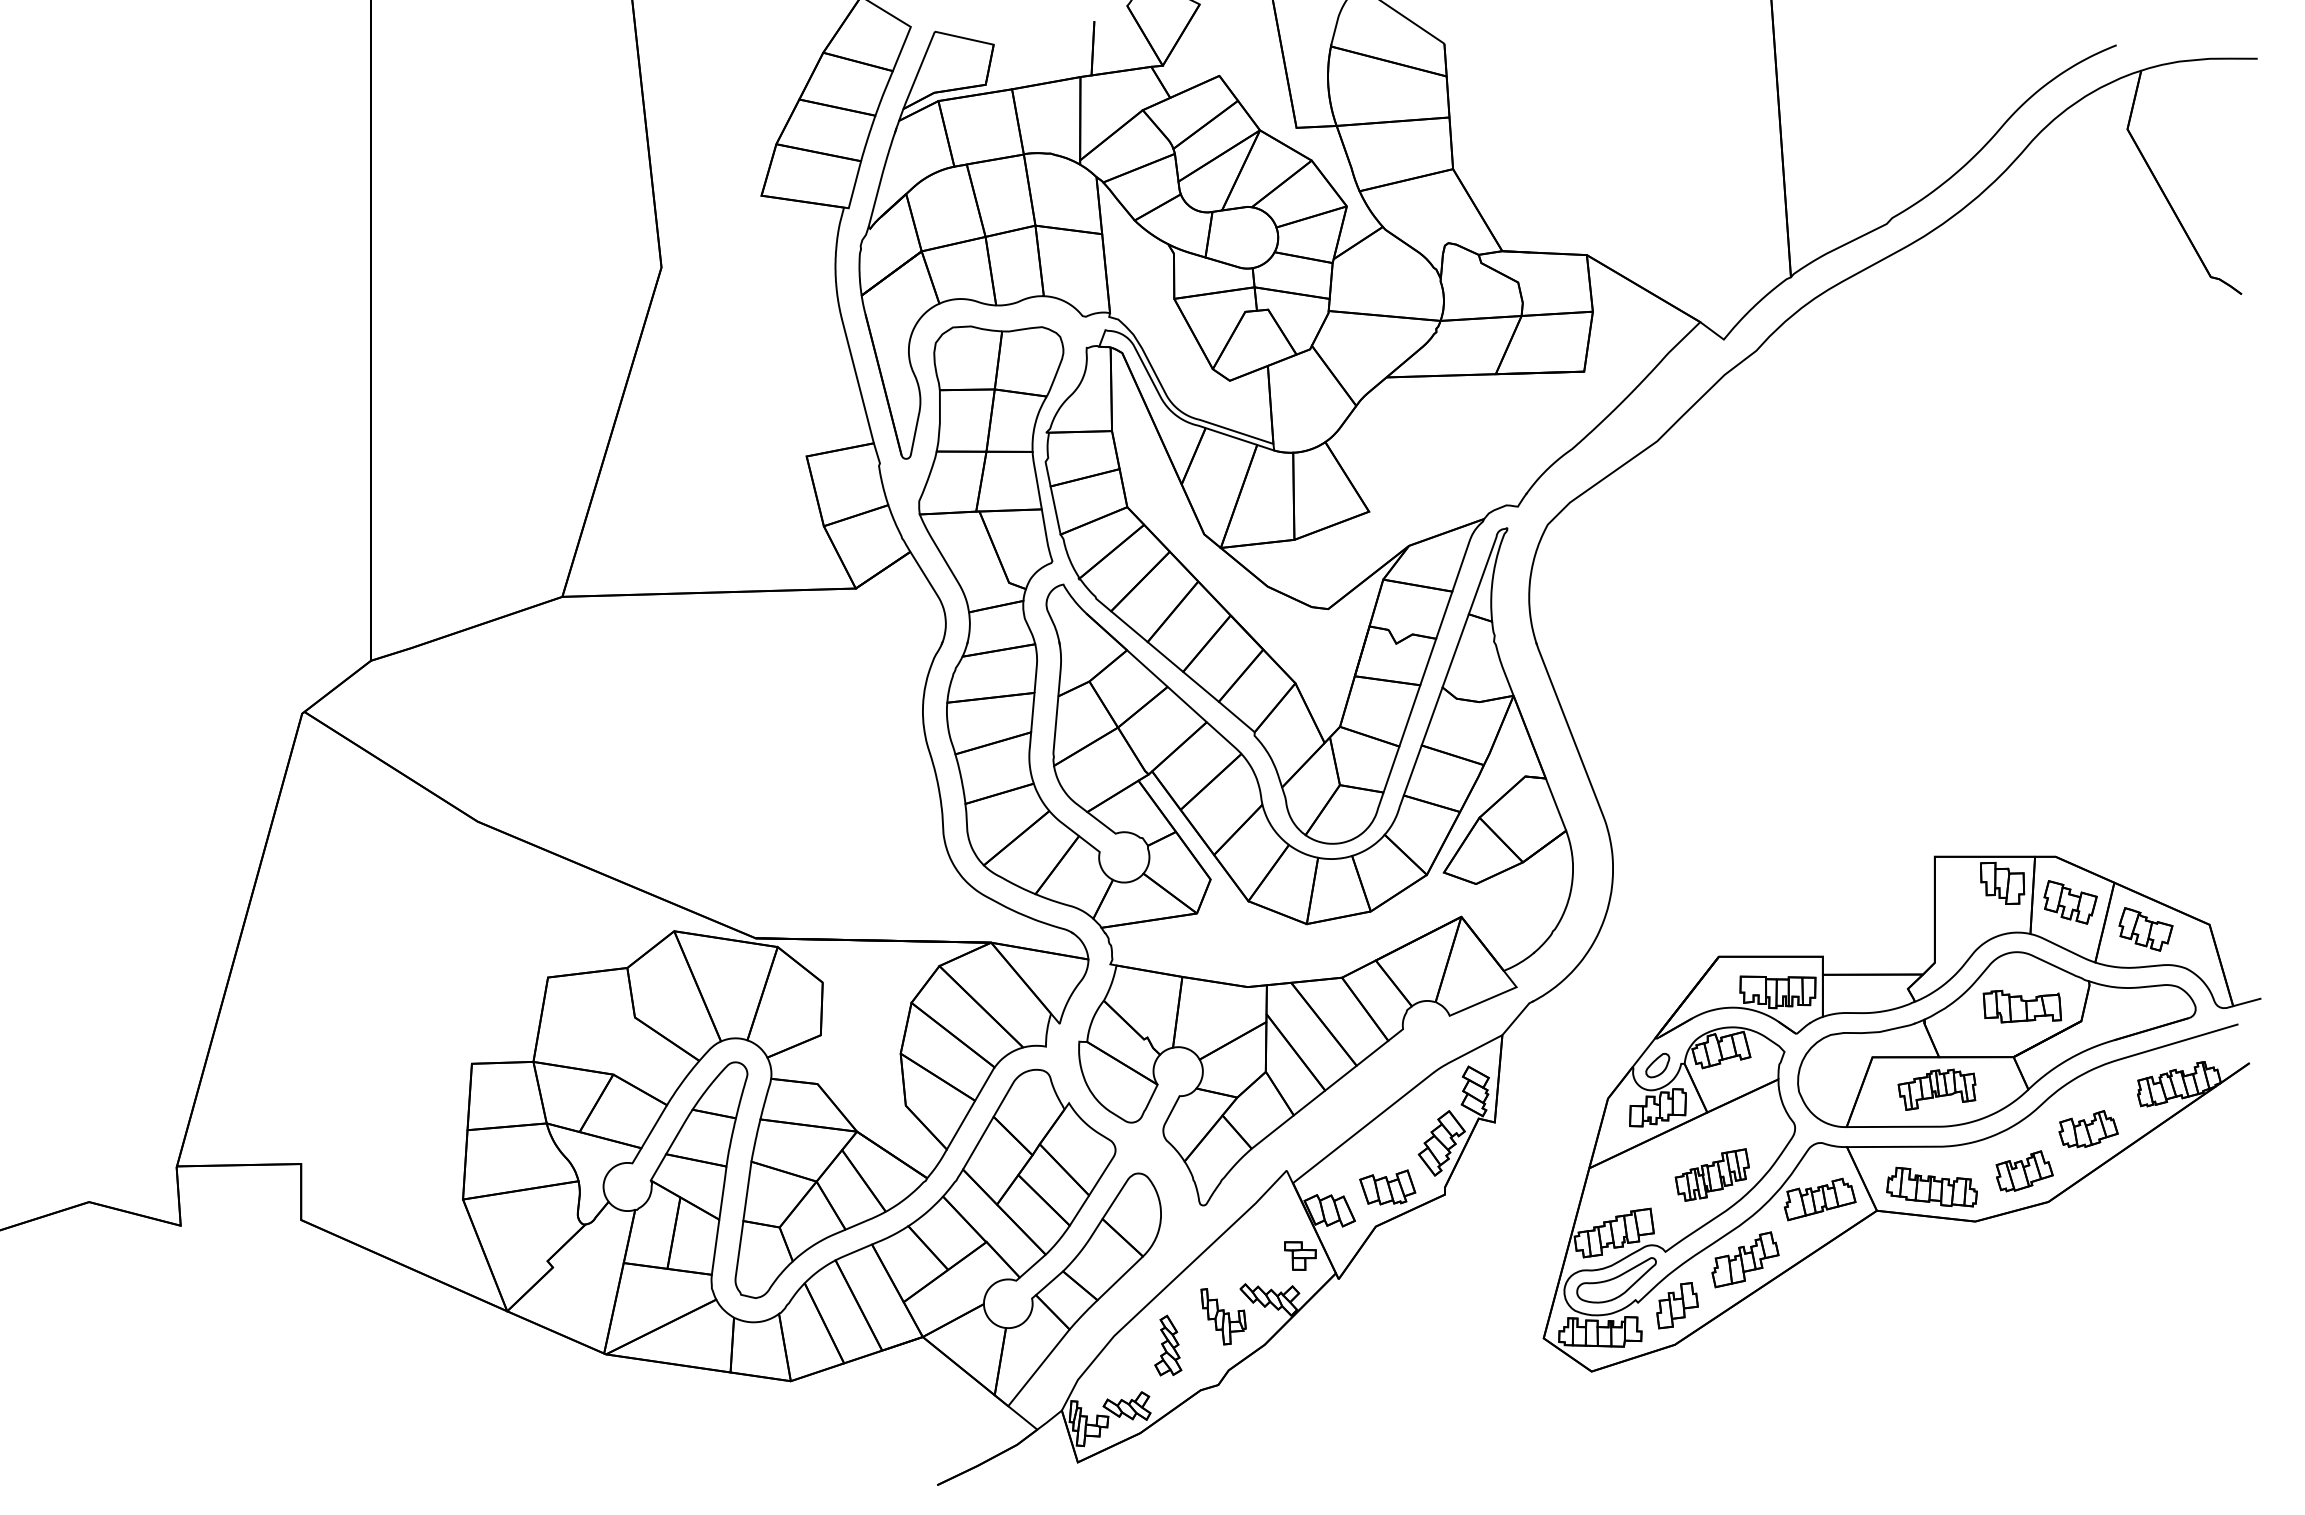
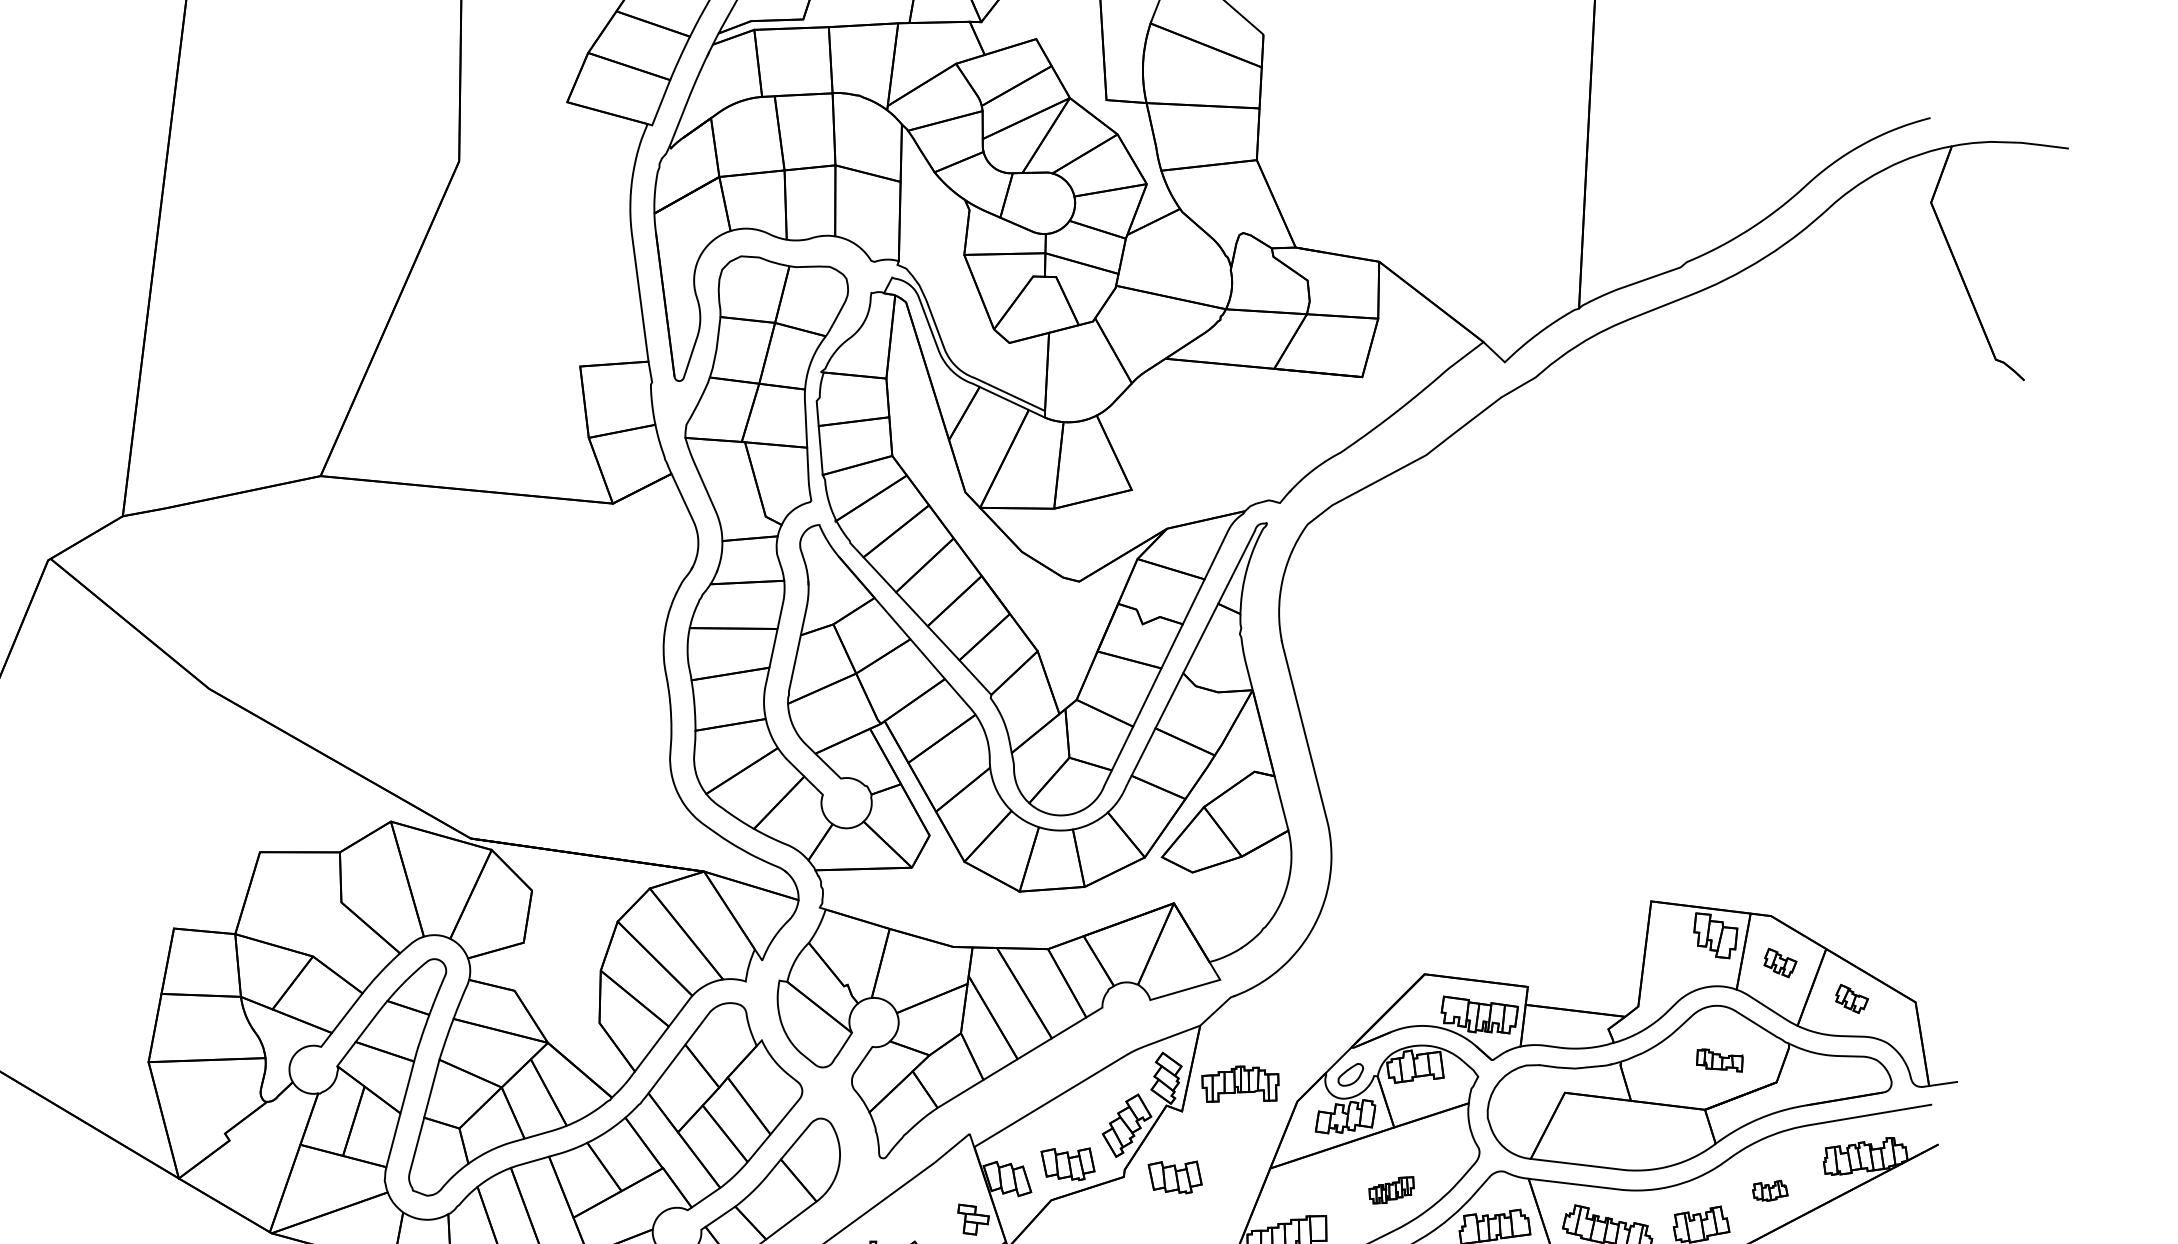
part: (2070, 902) -> (1780, 963), size x0.6
part: (2145, 929) -> (1851, 999), size x0.6
part: (2022, 1006) -> (1719, 1060), size x0.6
part: (1936, 1089) -> (1239, 1085), moved
part: (2088, 1129) -> (1770, 1190), size x0.6
part: (1711, 1174) -> (1390, 1189), size x0.6
part: (1495, 1187) -> (1174, 1176), added

